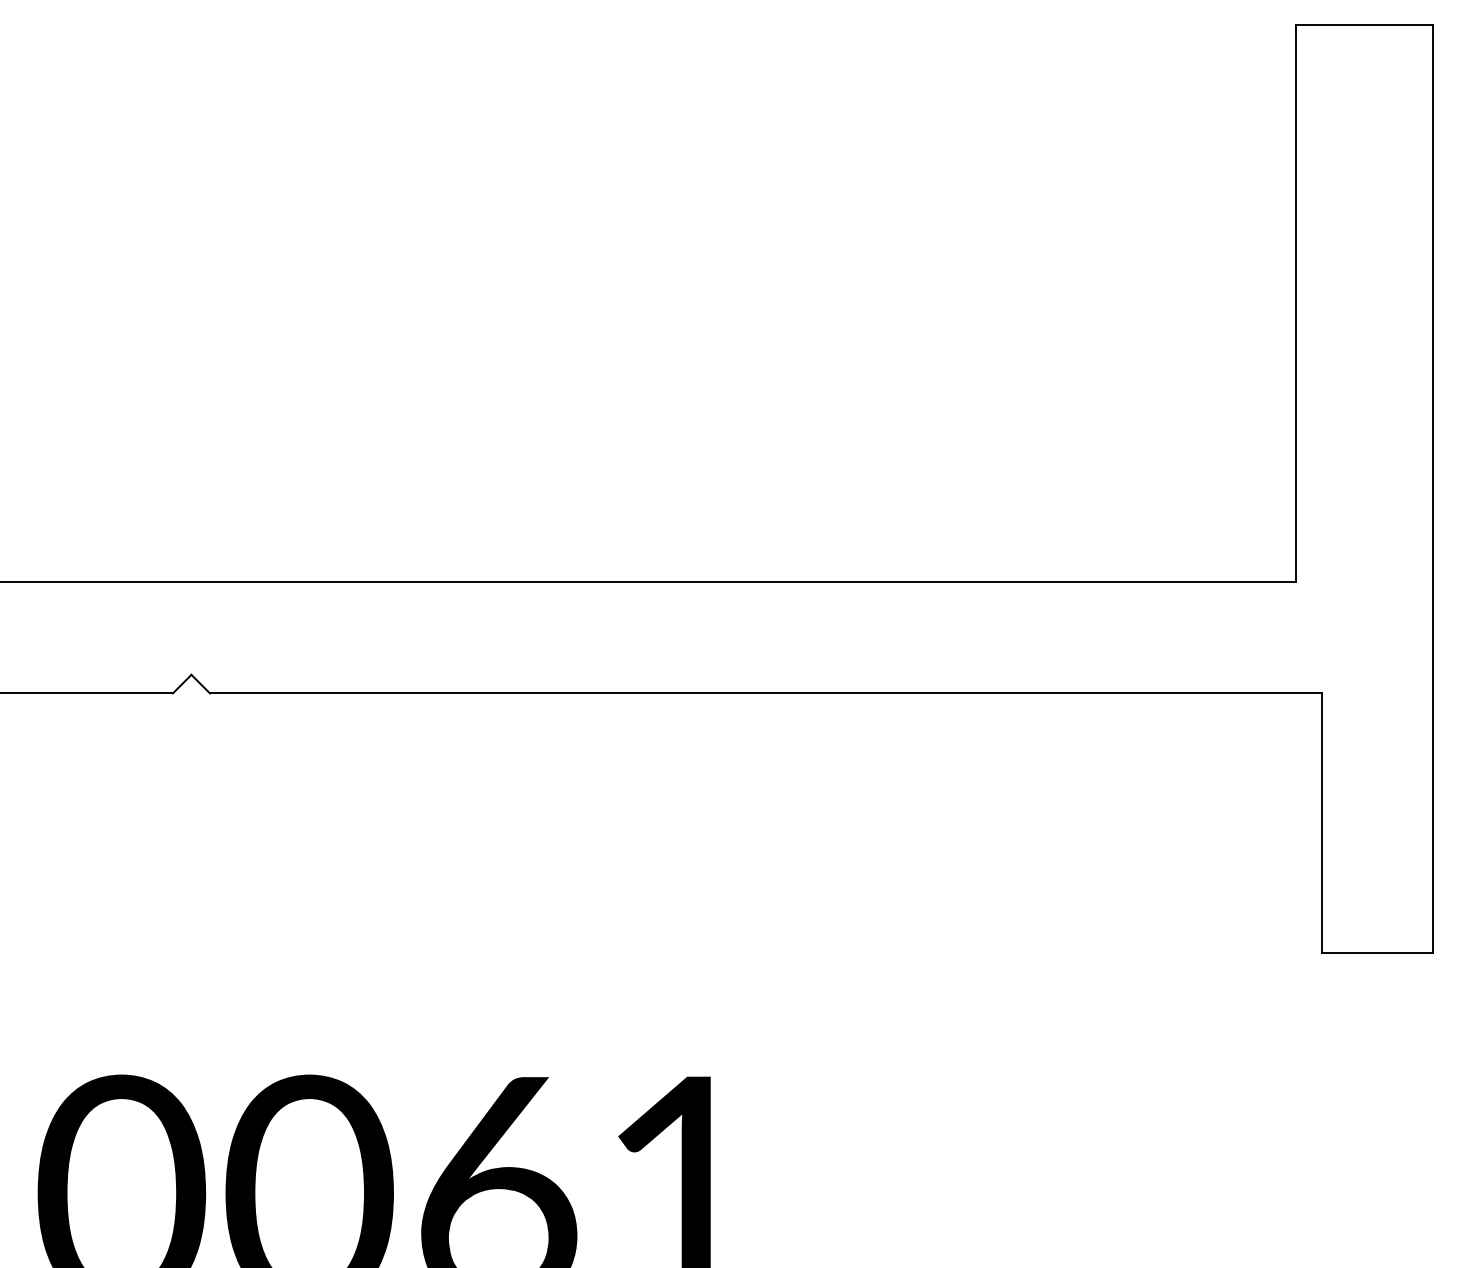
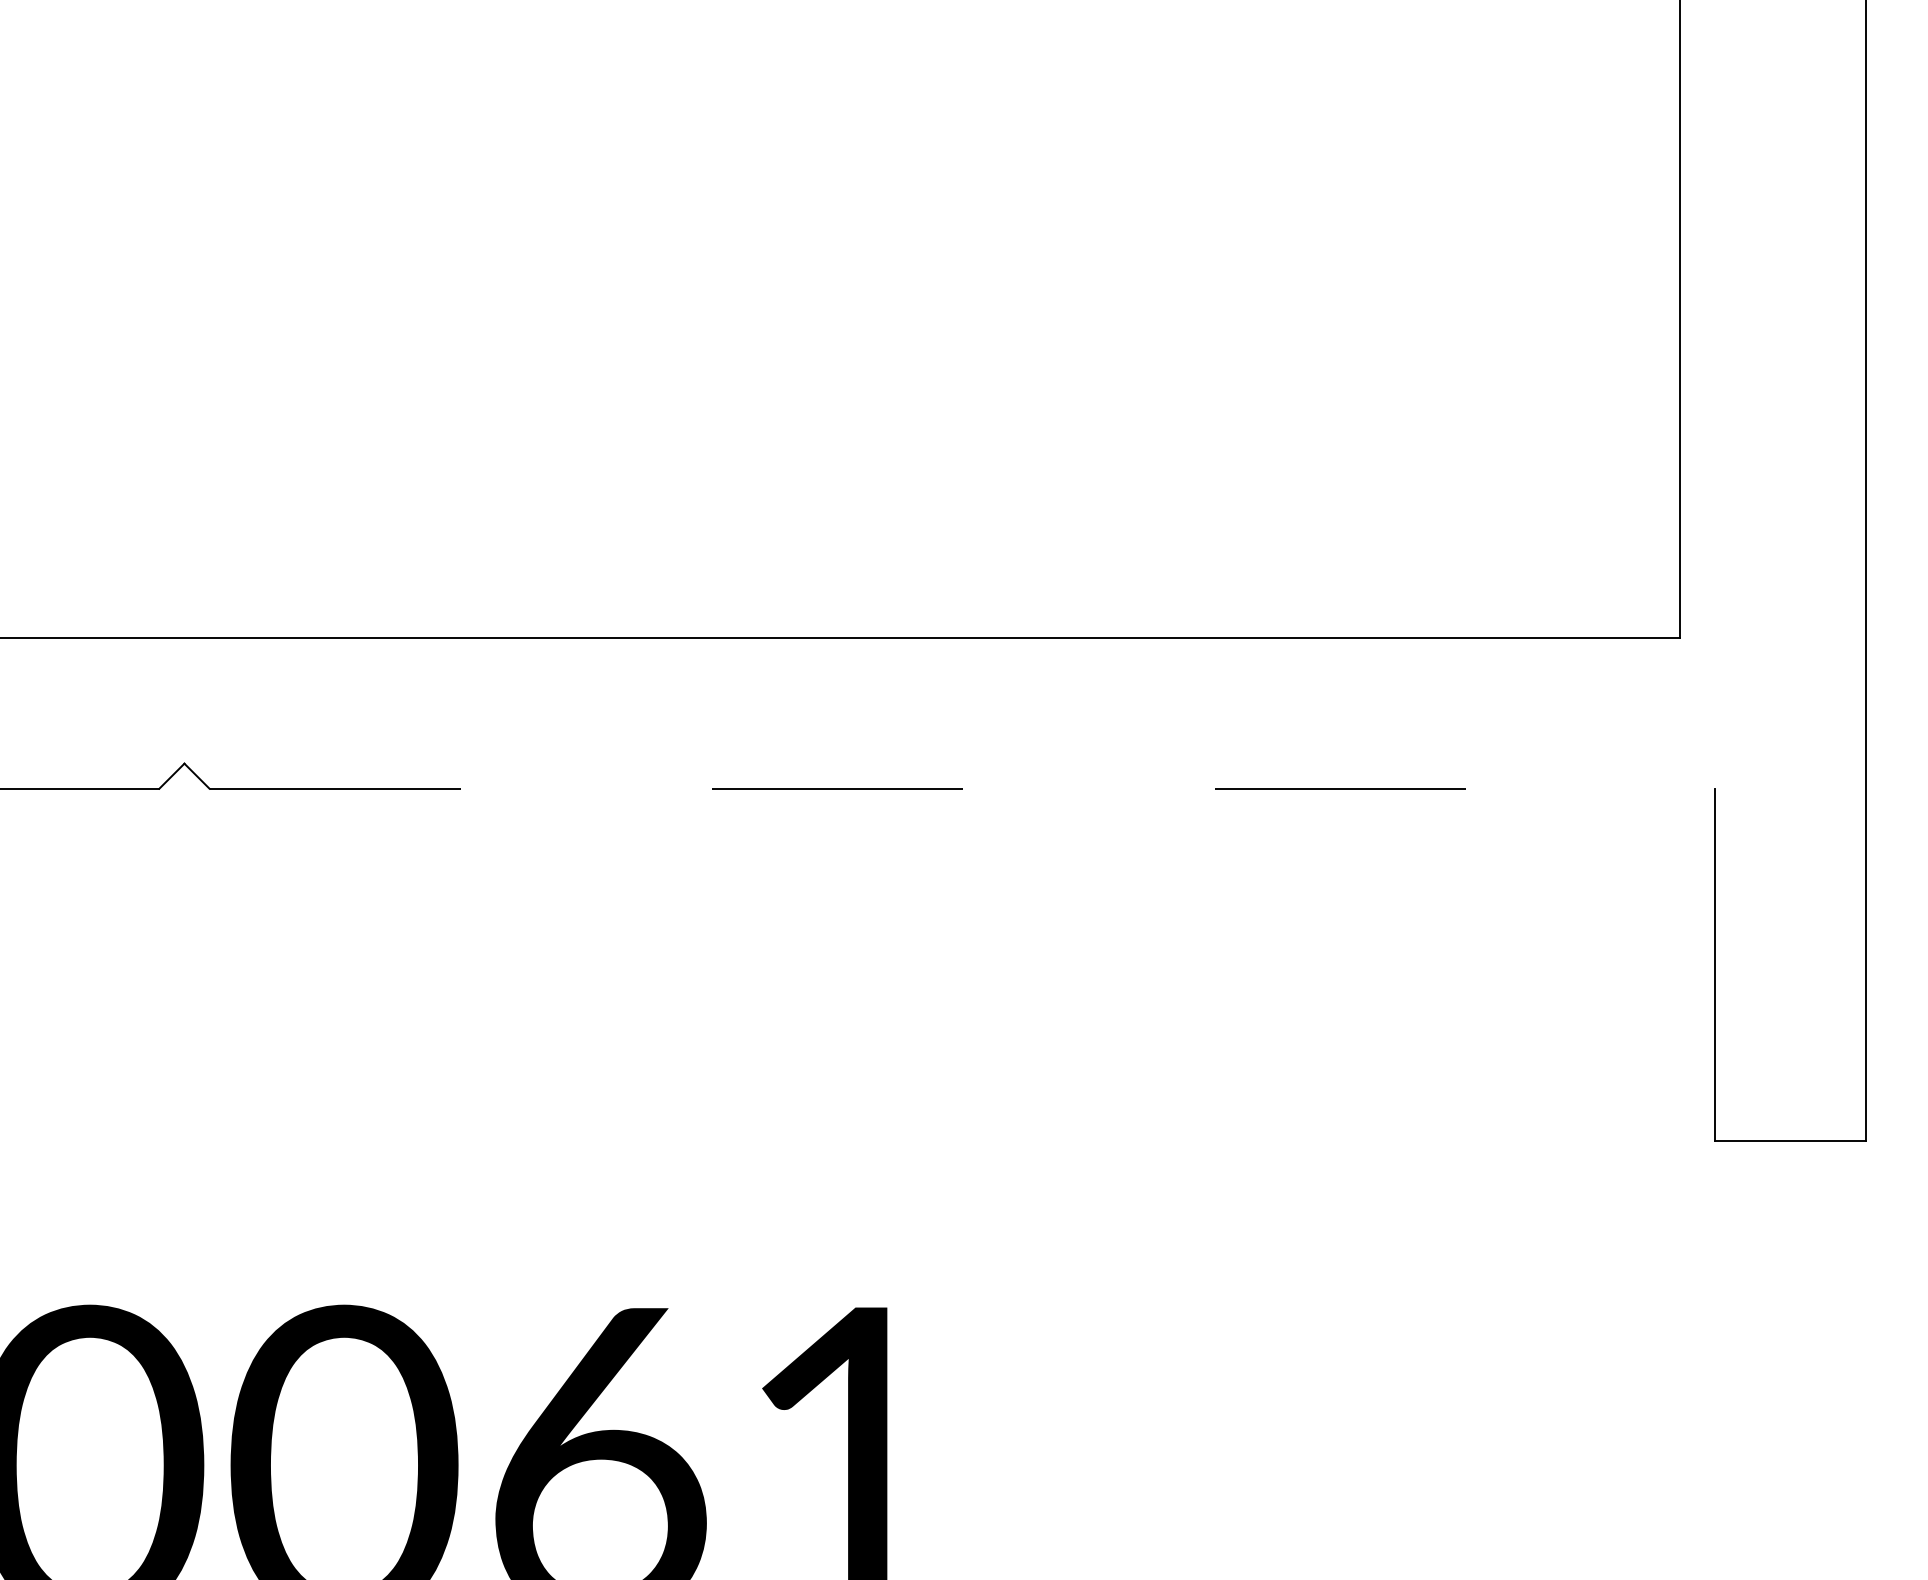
line: (766, 693) -> (962, 788), solid -> dashed

